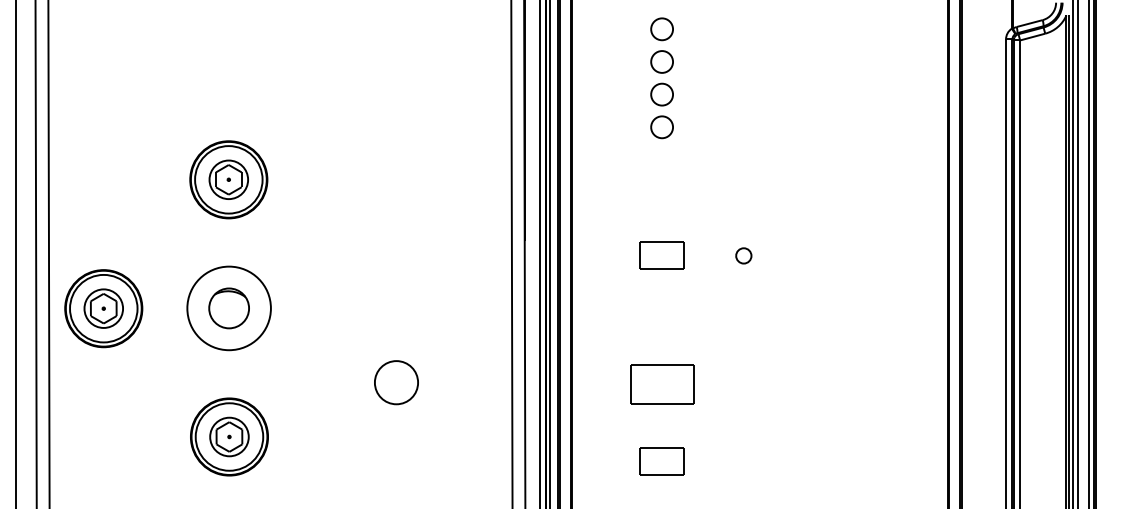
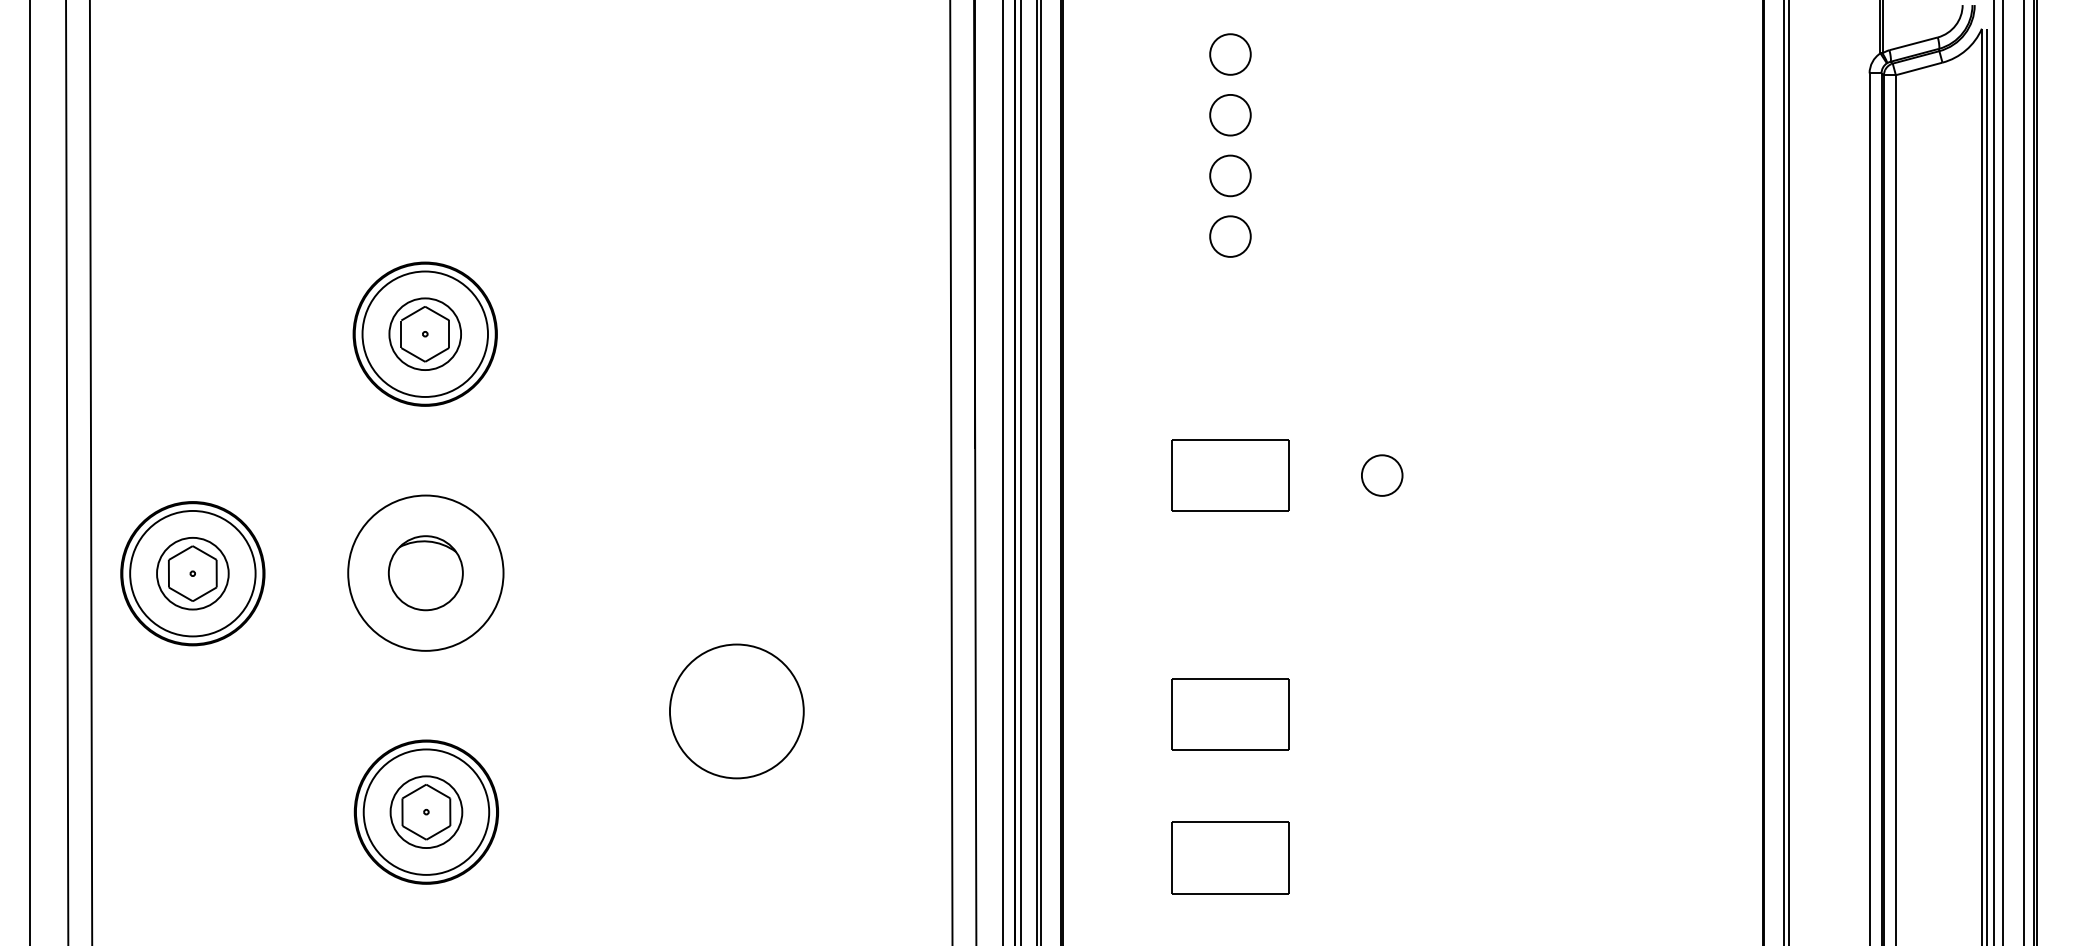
part: (662, 255) -> (1231, 474), size x1.43
part: (743, 255) -> (1381, 474), size x1.43
part: (396, 382) -> (736, 710), size x1.67
part: (662, 461) -> (1231, 857), size x1.43

